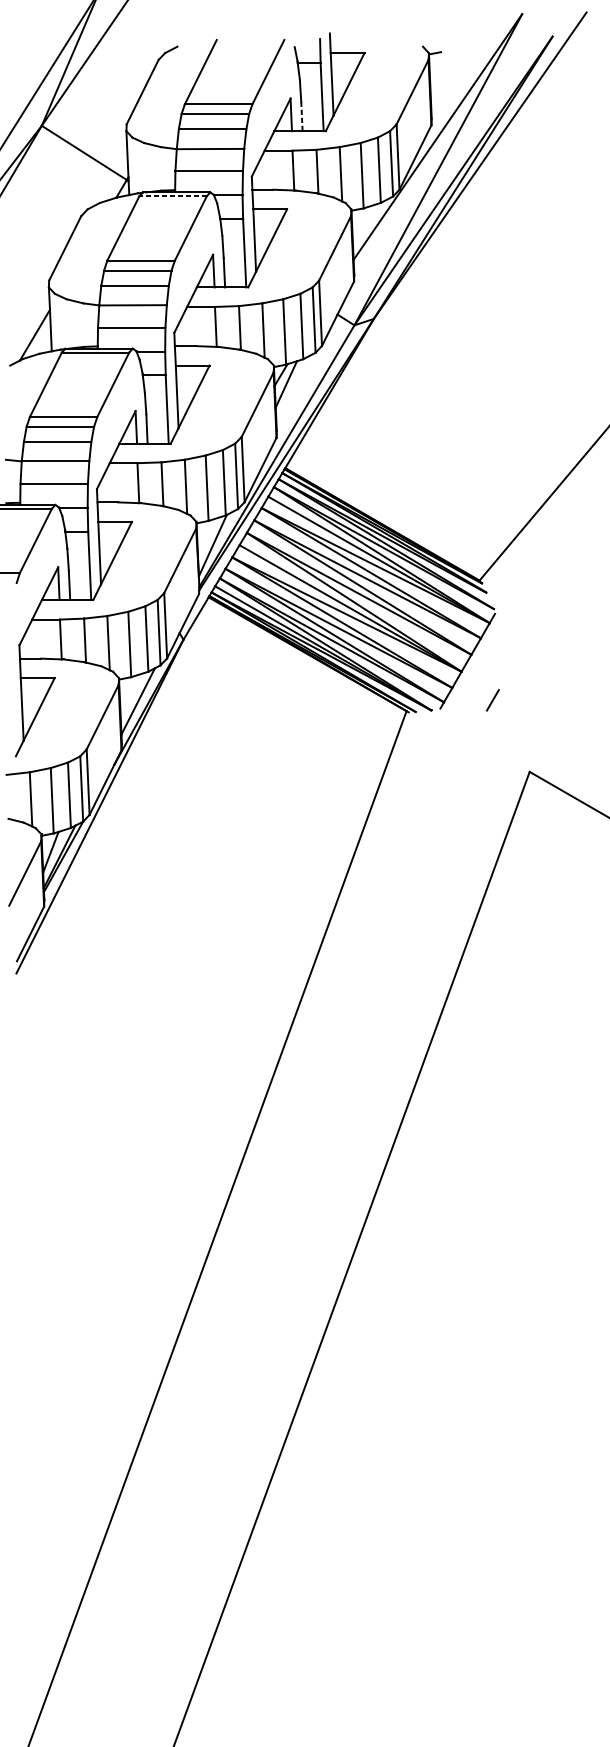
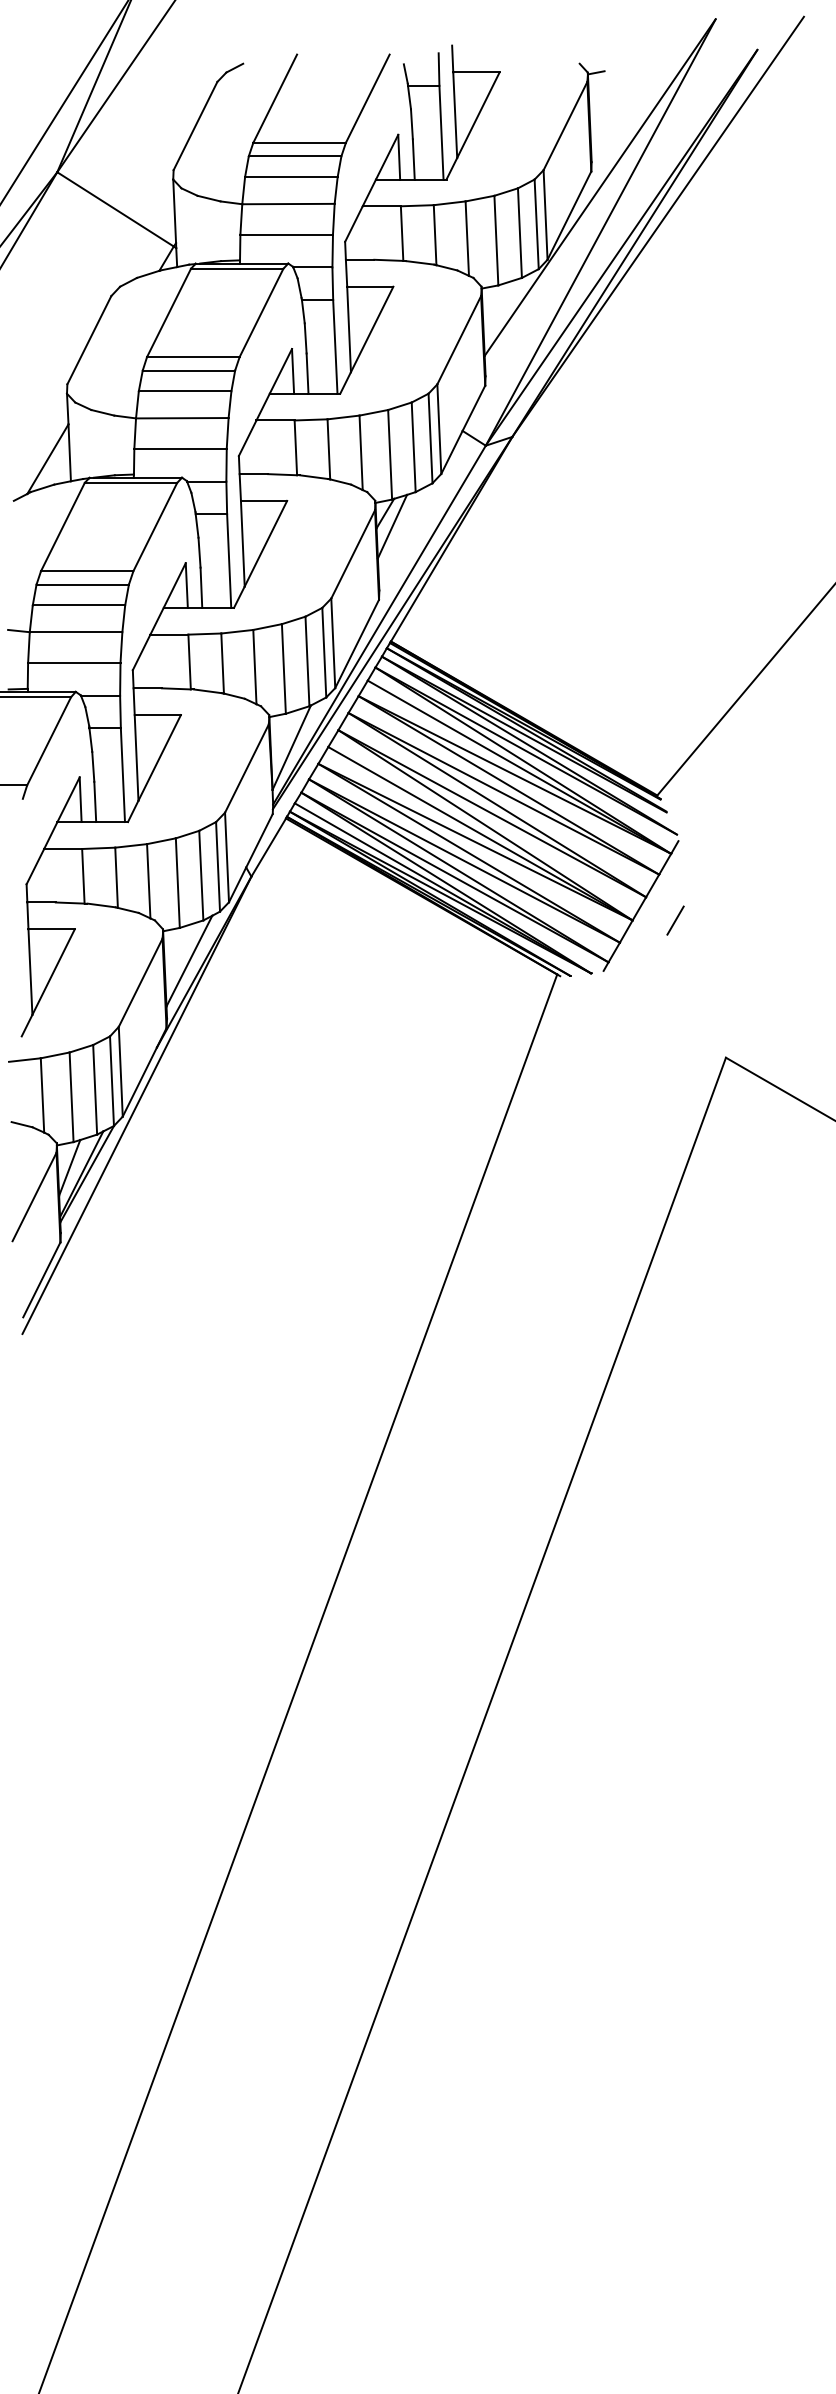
line: (301, 116) -> (413, 159), dashed -> solid
line: (172, 196) -> (236, 268), dashed -> solid
line: (492, 700) -> (675, 920), moved

